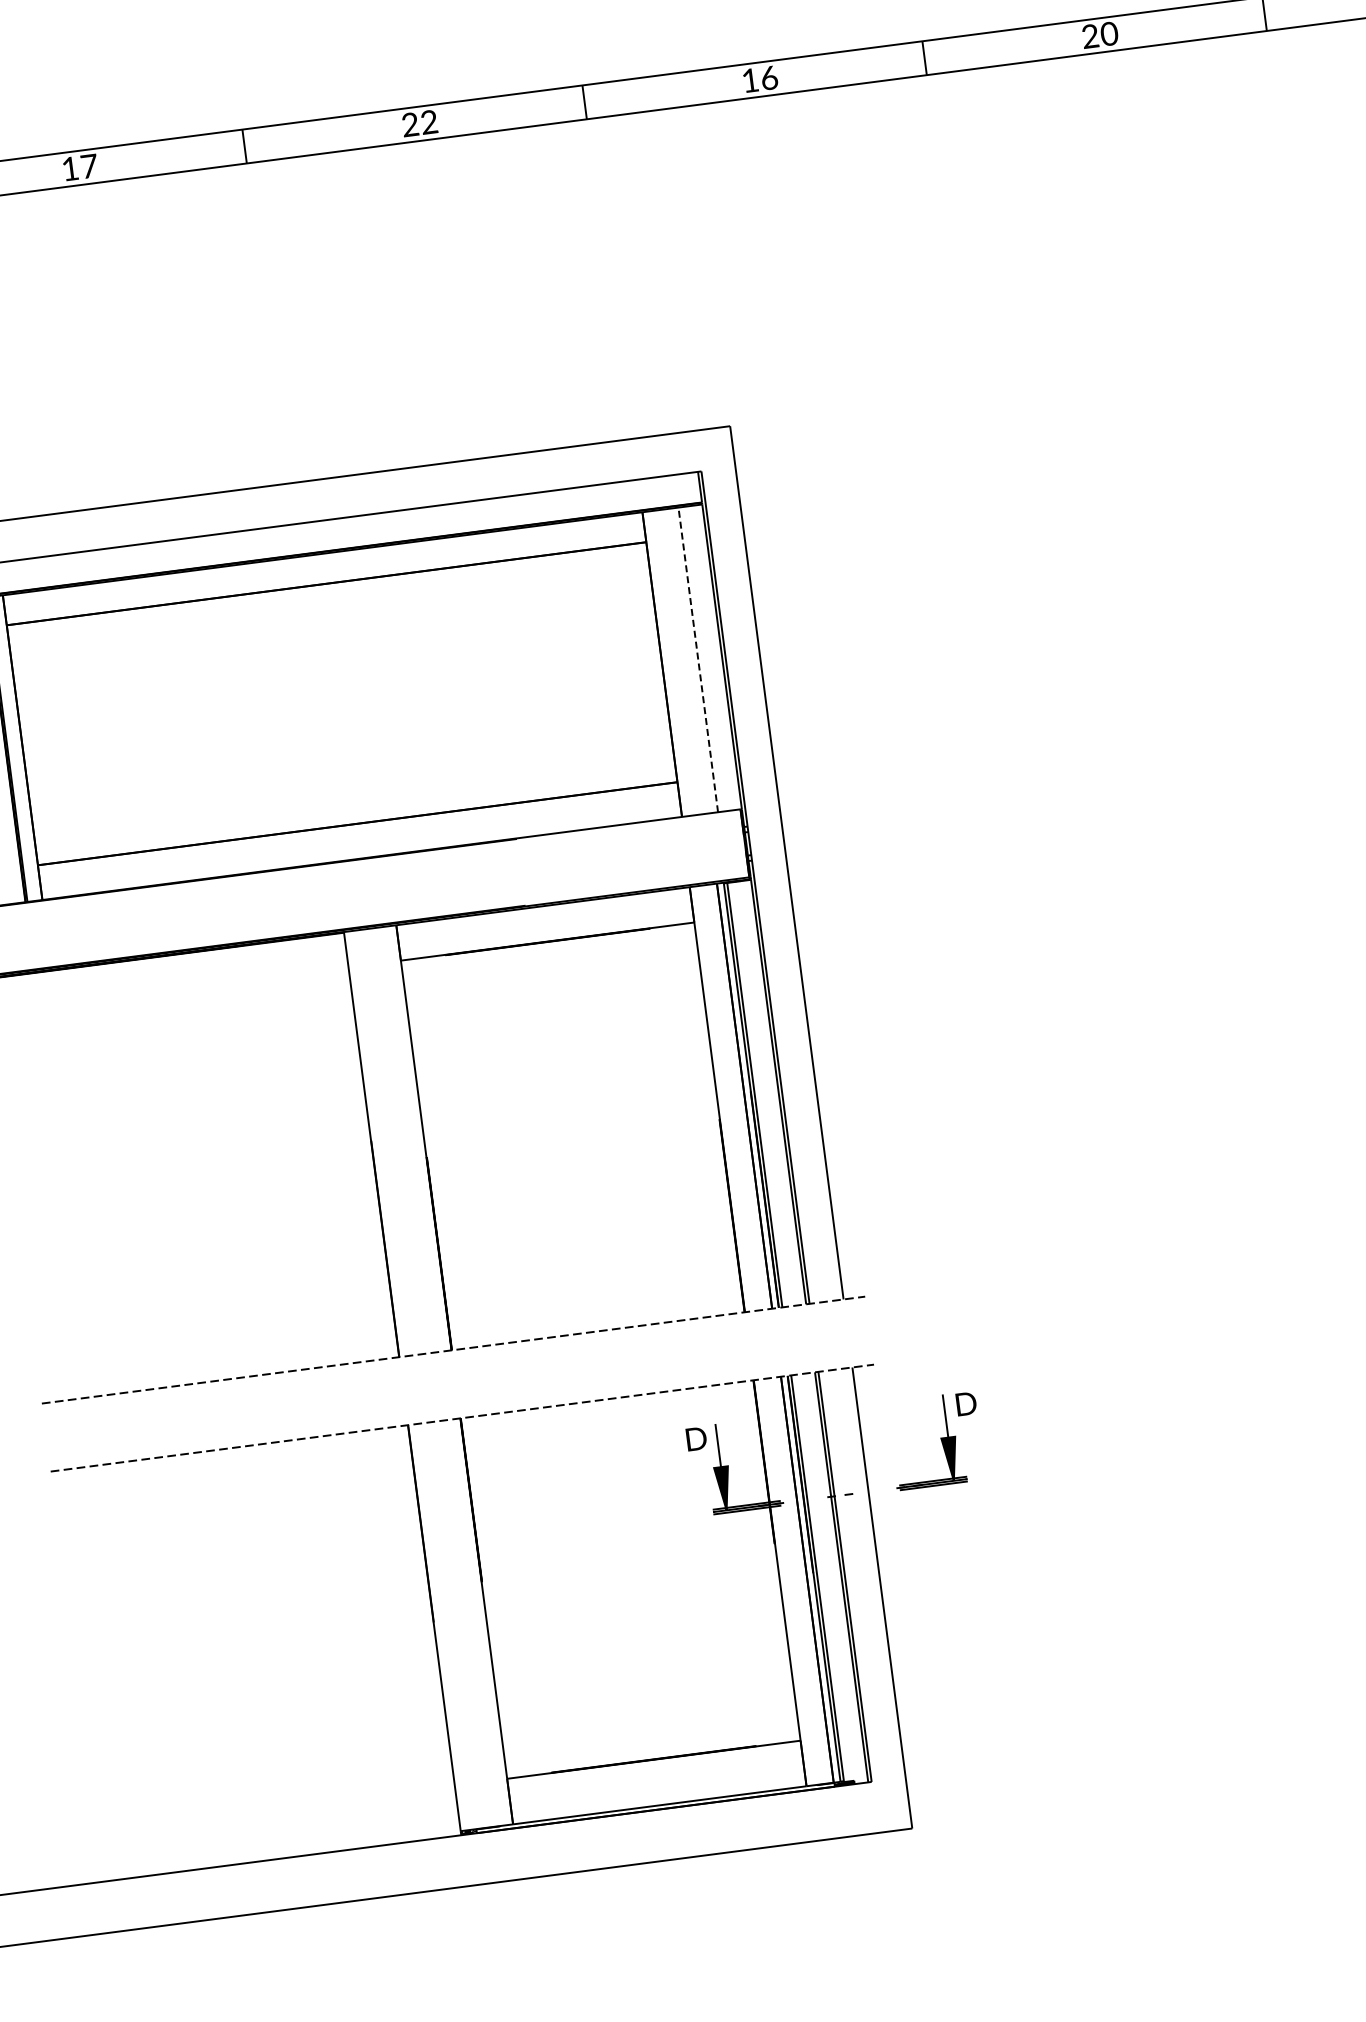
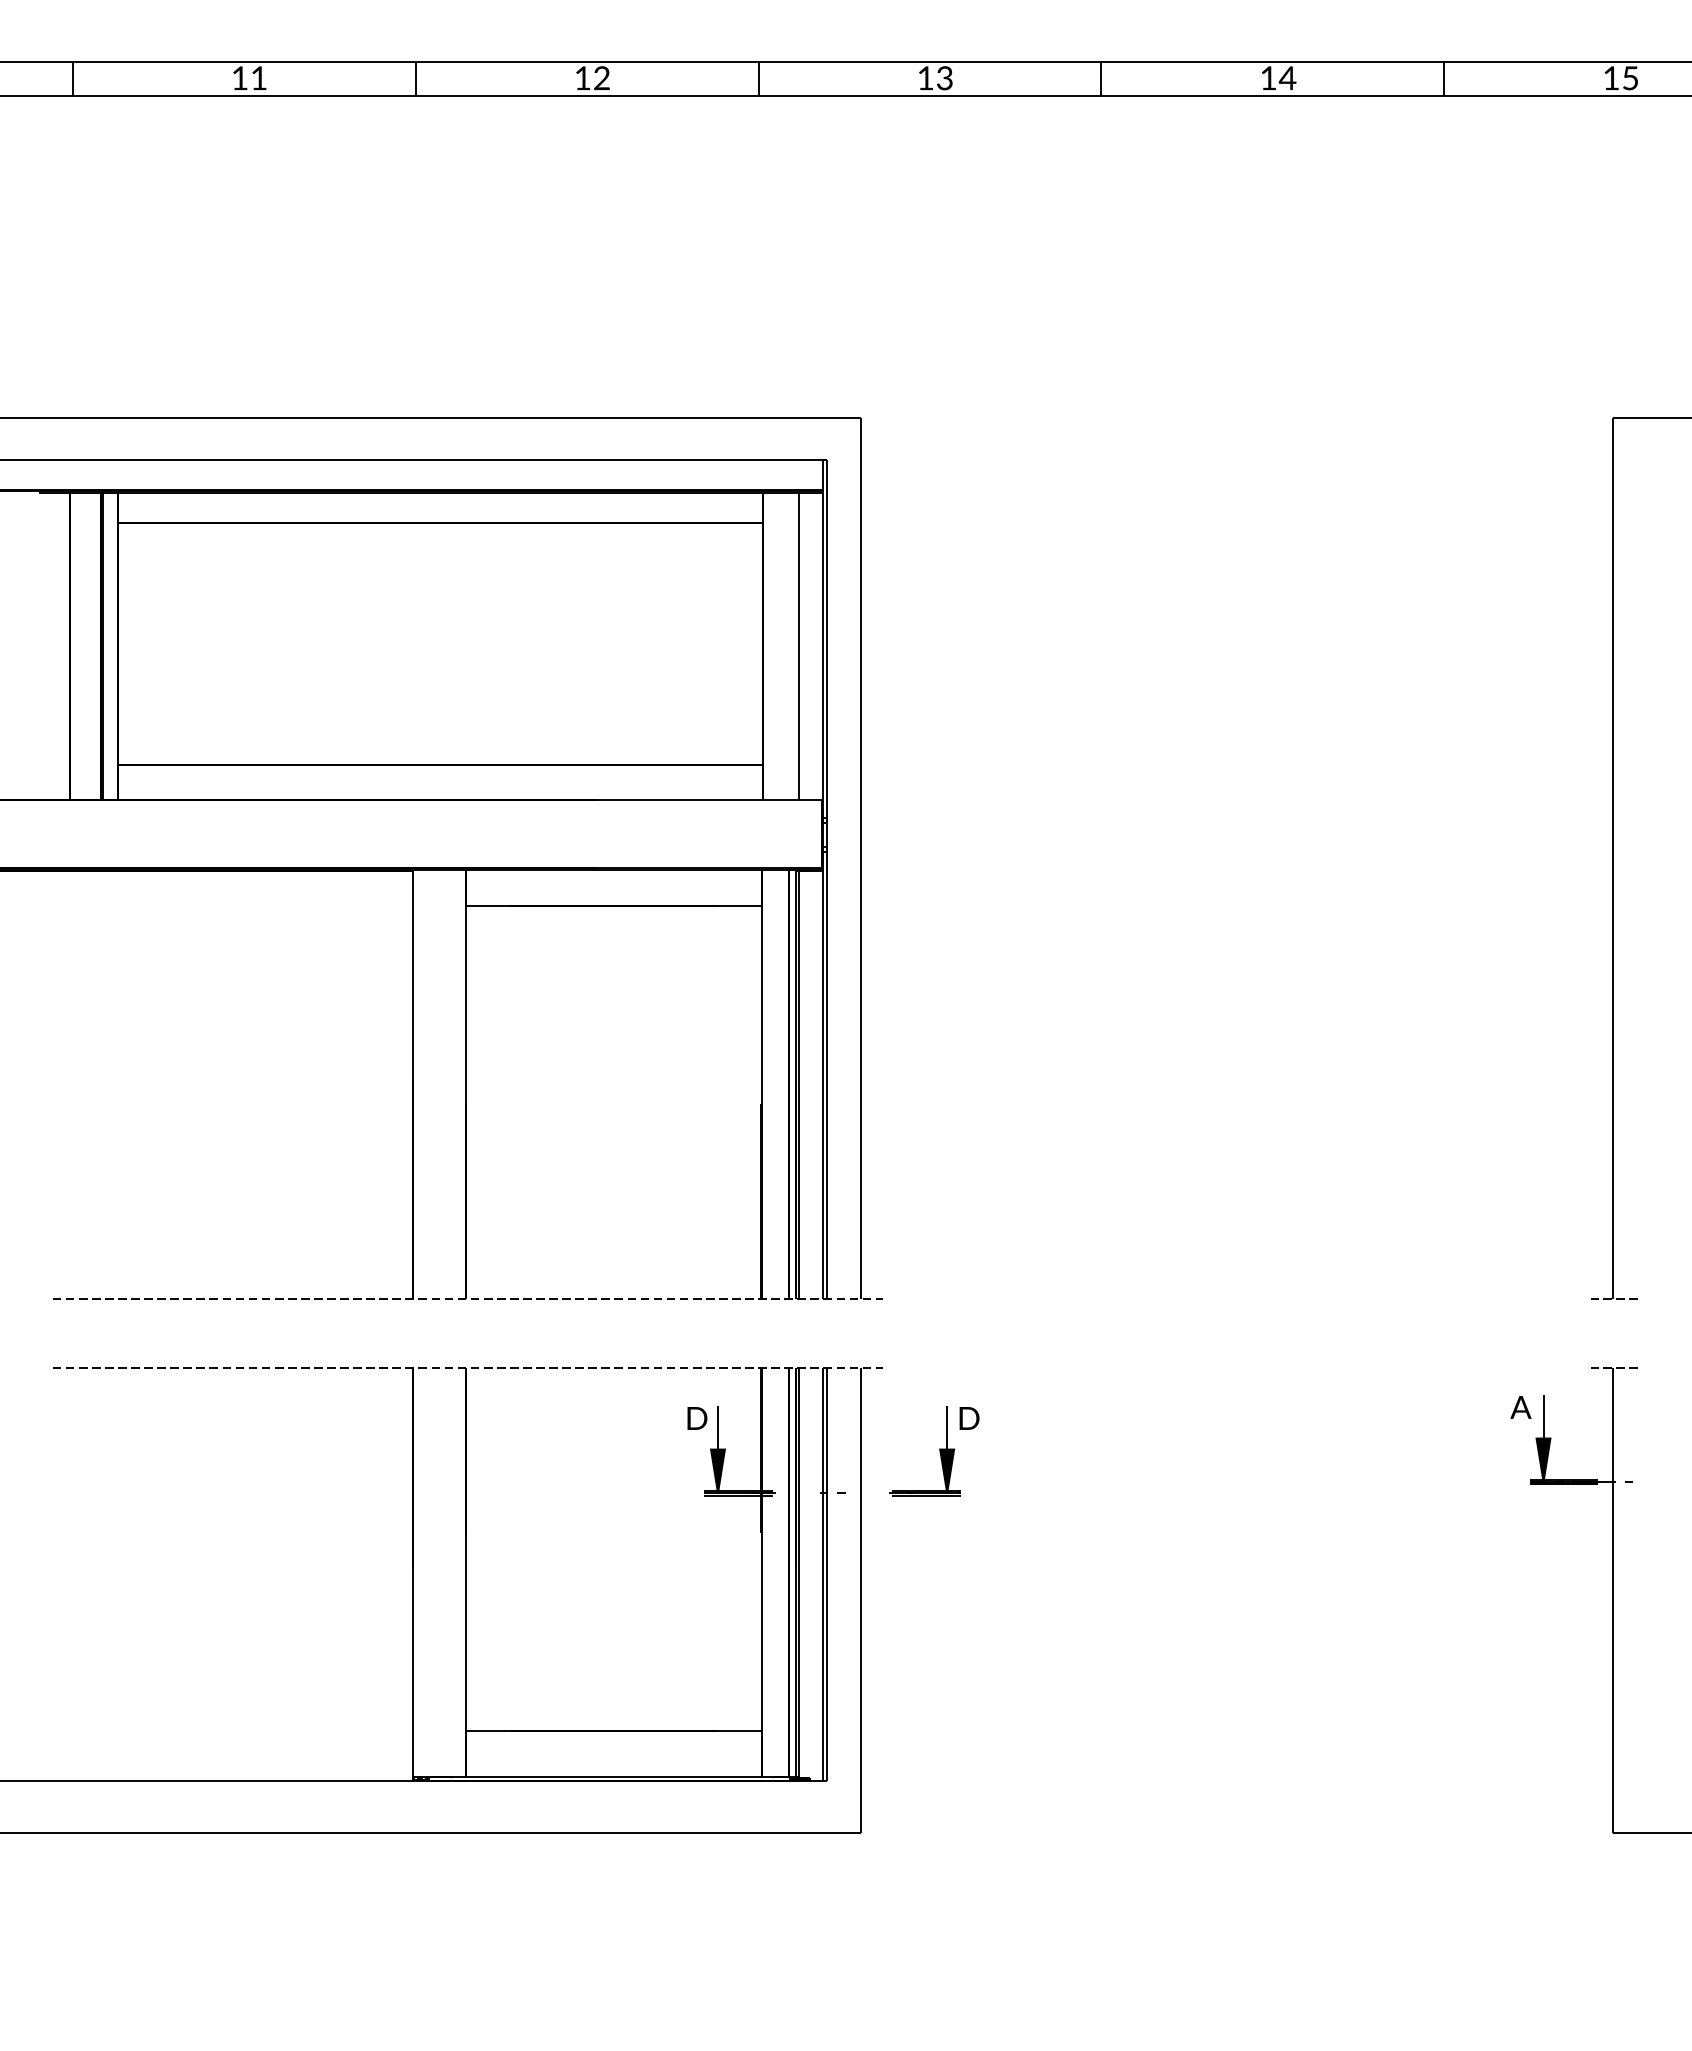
text: (1100, 35) -> (1278, 78), 20 -> 14
text: (768, 77) -> (944, 77), 16 -> 13
text: (410, 124) -> (582, 78), 22 -> 12
text: (89, 166) -> (259, 78), 17 -> 11
line: (698, 660) -> (799, 646), dashed -> solid

